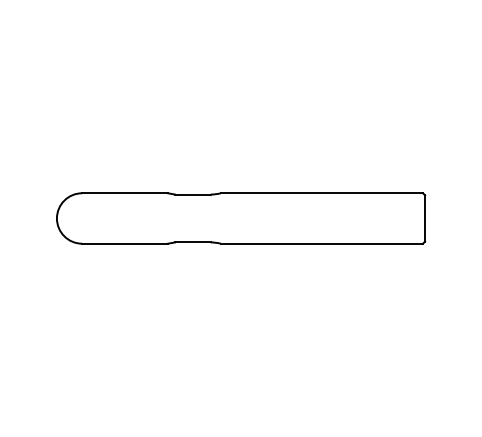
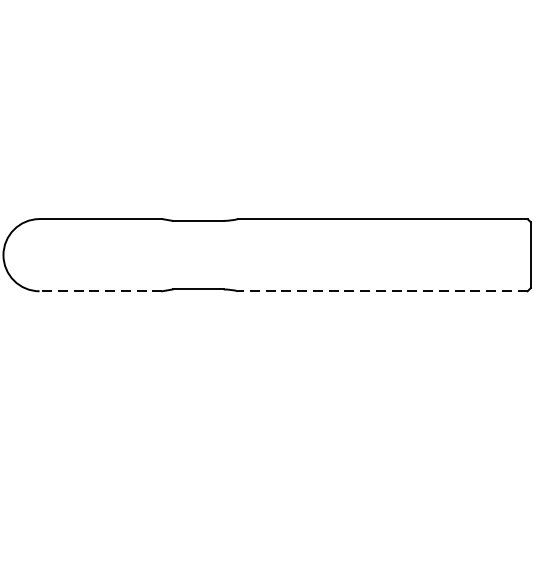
line: (125, 243) -> (101, 290), solid -> dashed
line: (321, 243) -> (382, 290), solid -> dashed

